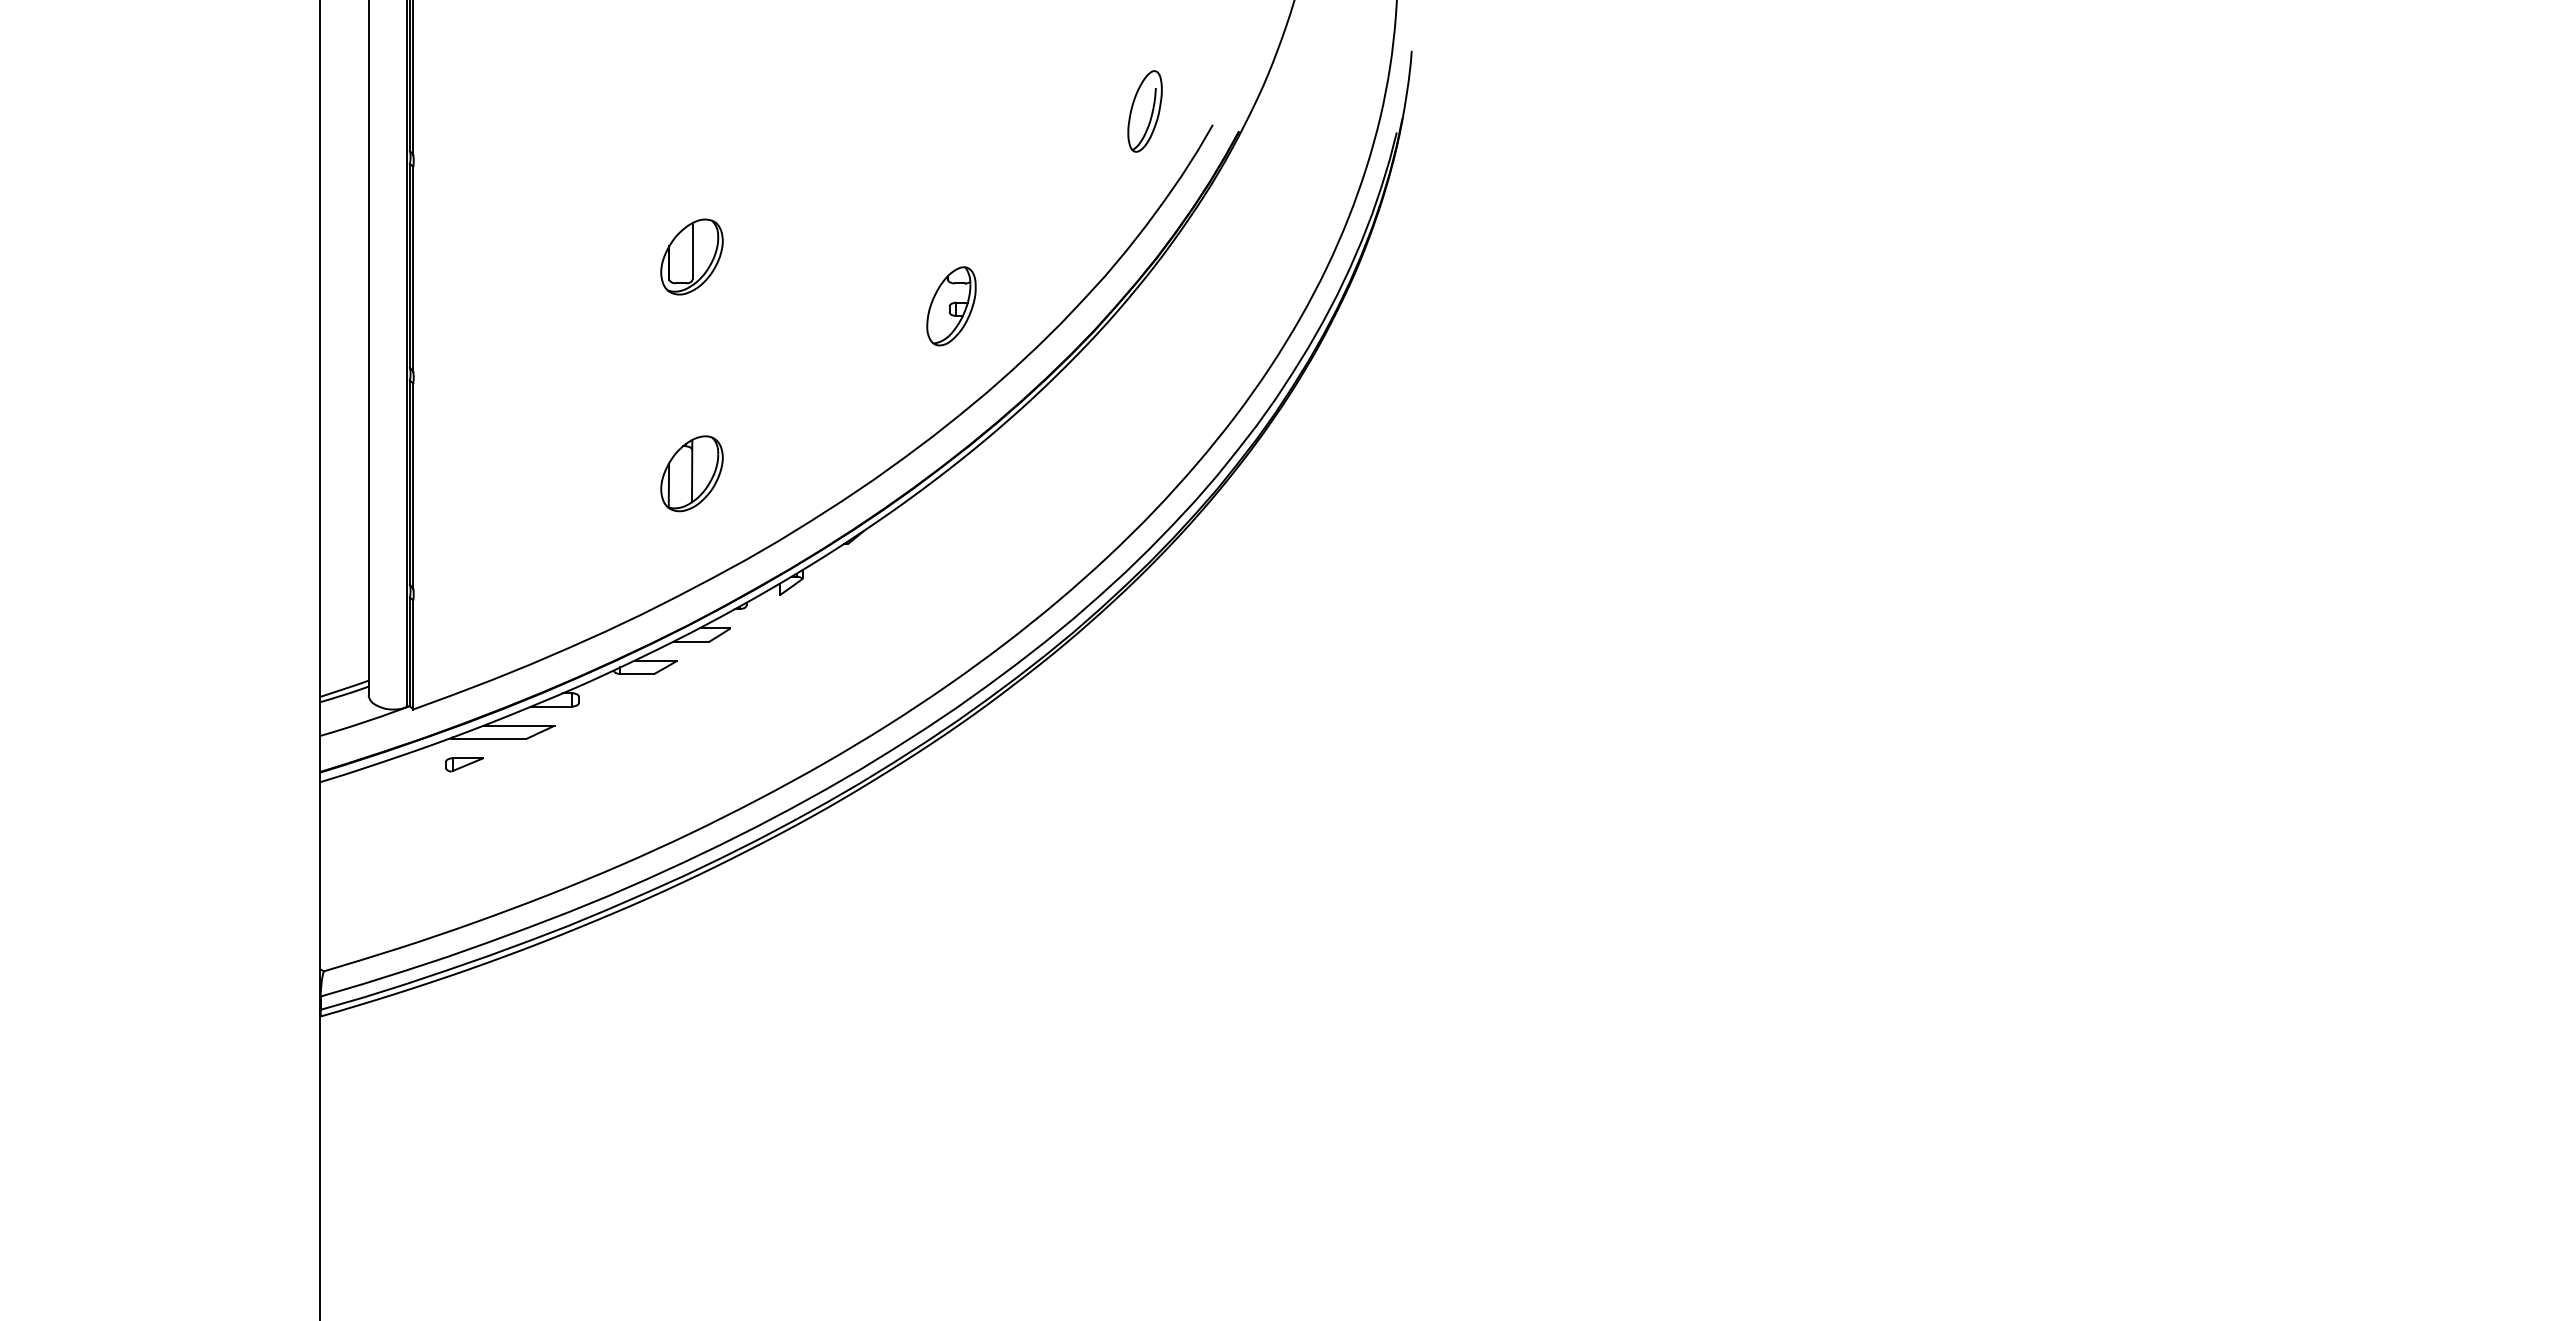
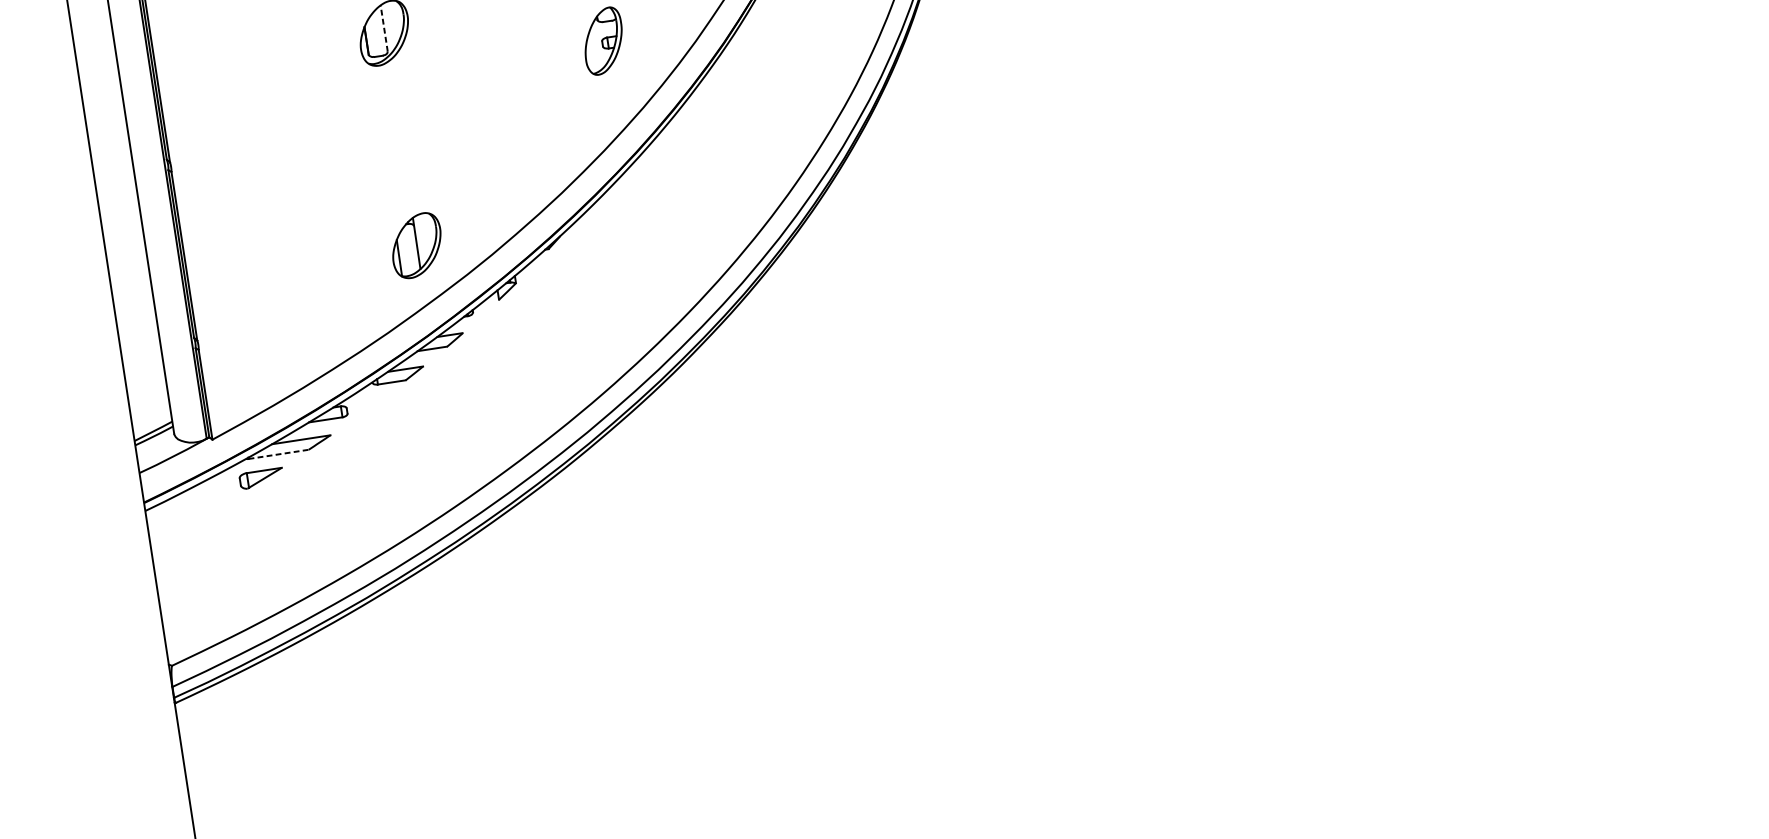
line: (692, 250) -> (383, 27), solid -> dashed
part: (691, 473) -> (416, 245), moved
line: (489, 739) -> (278, 454), solid -> dashed
part: (464, 764) -> (261, 478), size x1.4

